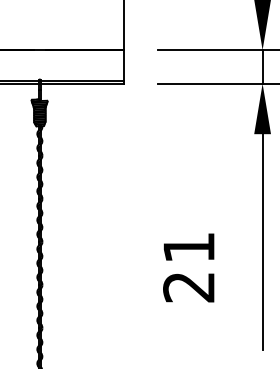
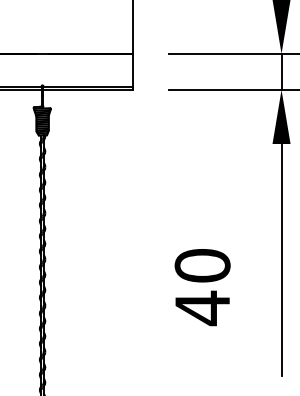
text: (188, 267) -> (202, 287), 21 -> 40

